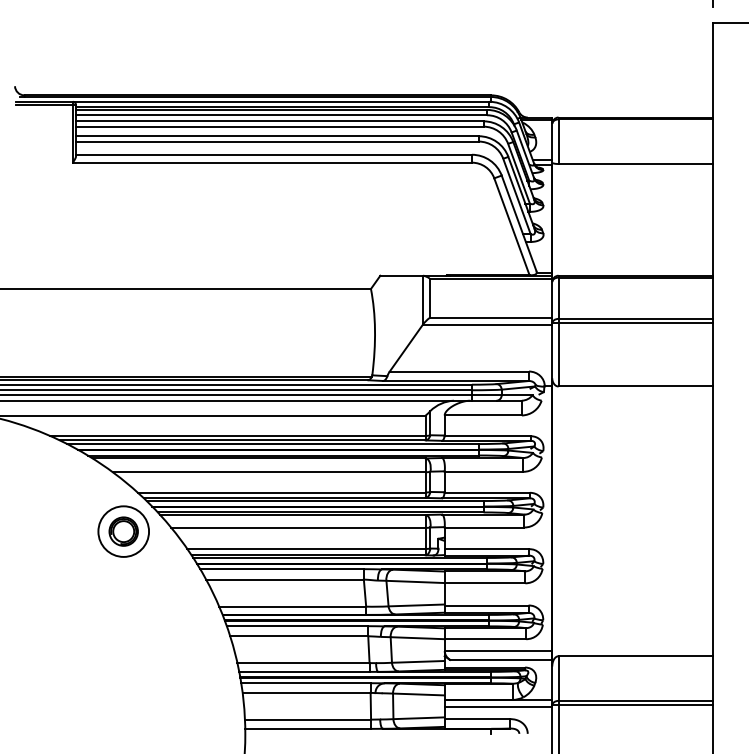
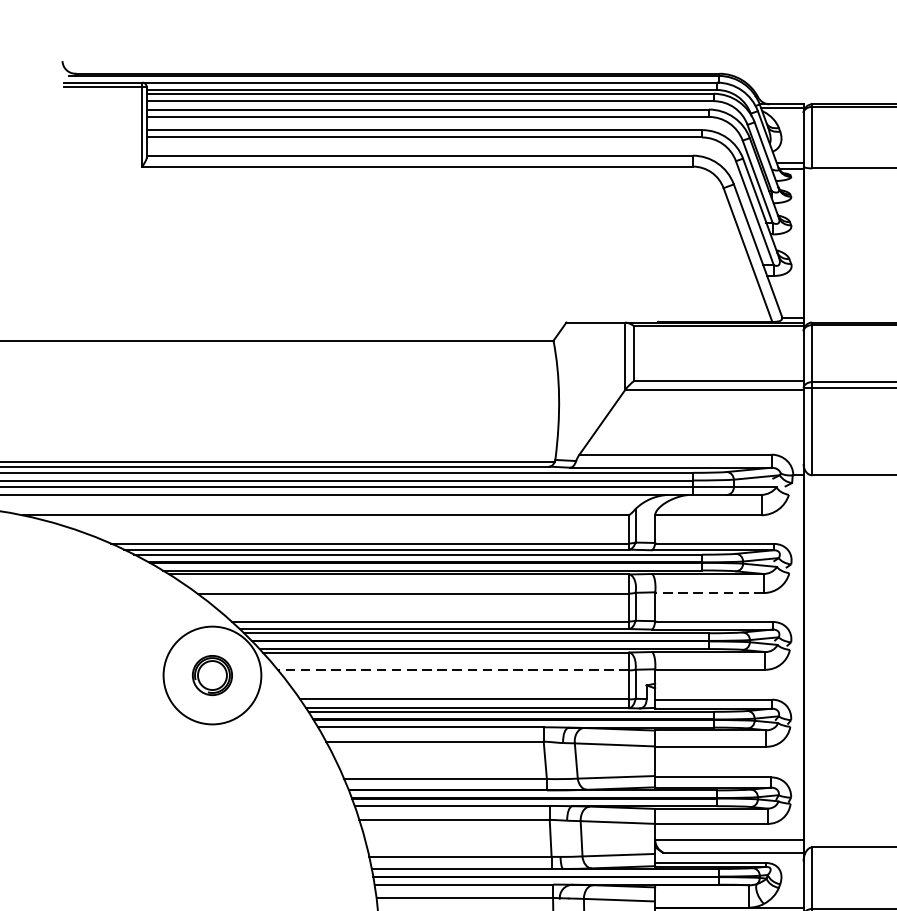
line: (483, 471) -> (708, 592), solid -> dashed
line: (298, 527) -> (453, 669), solid -> dashed
circle: (123, 531) -> (212, 675), size x1.4

